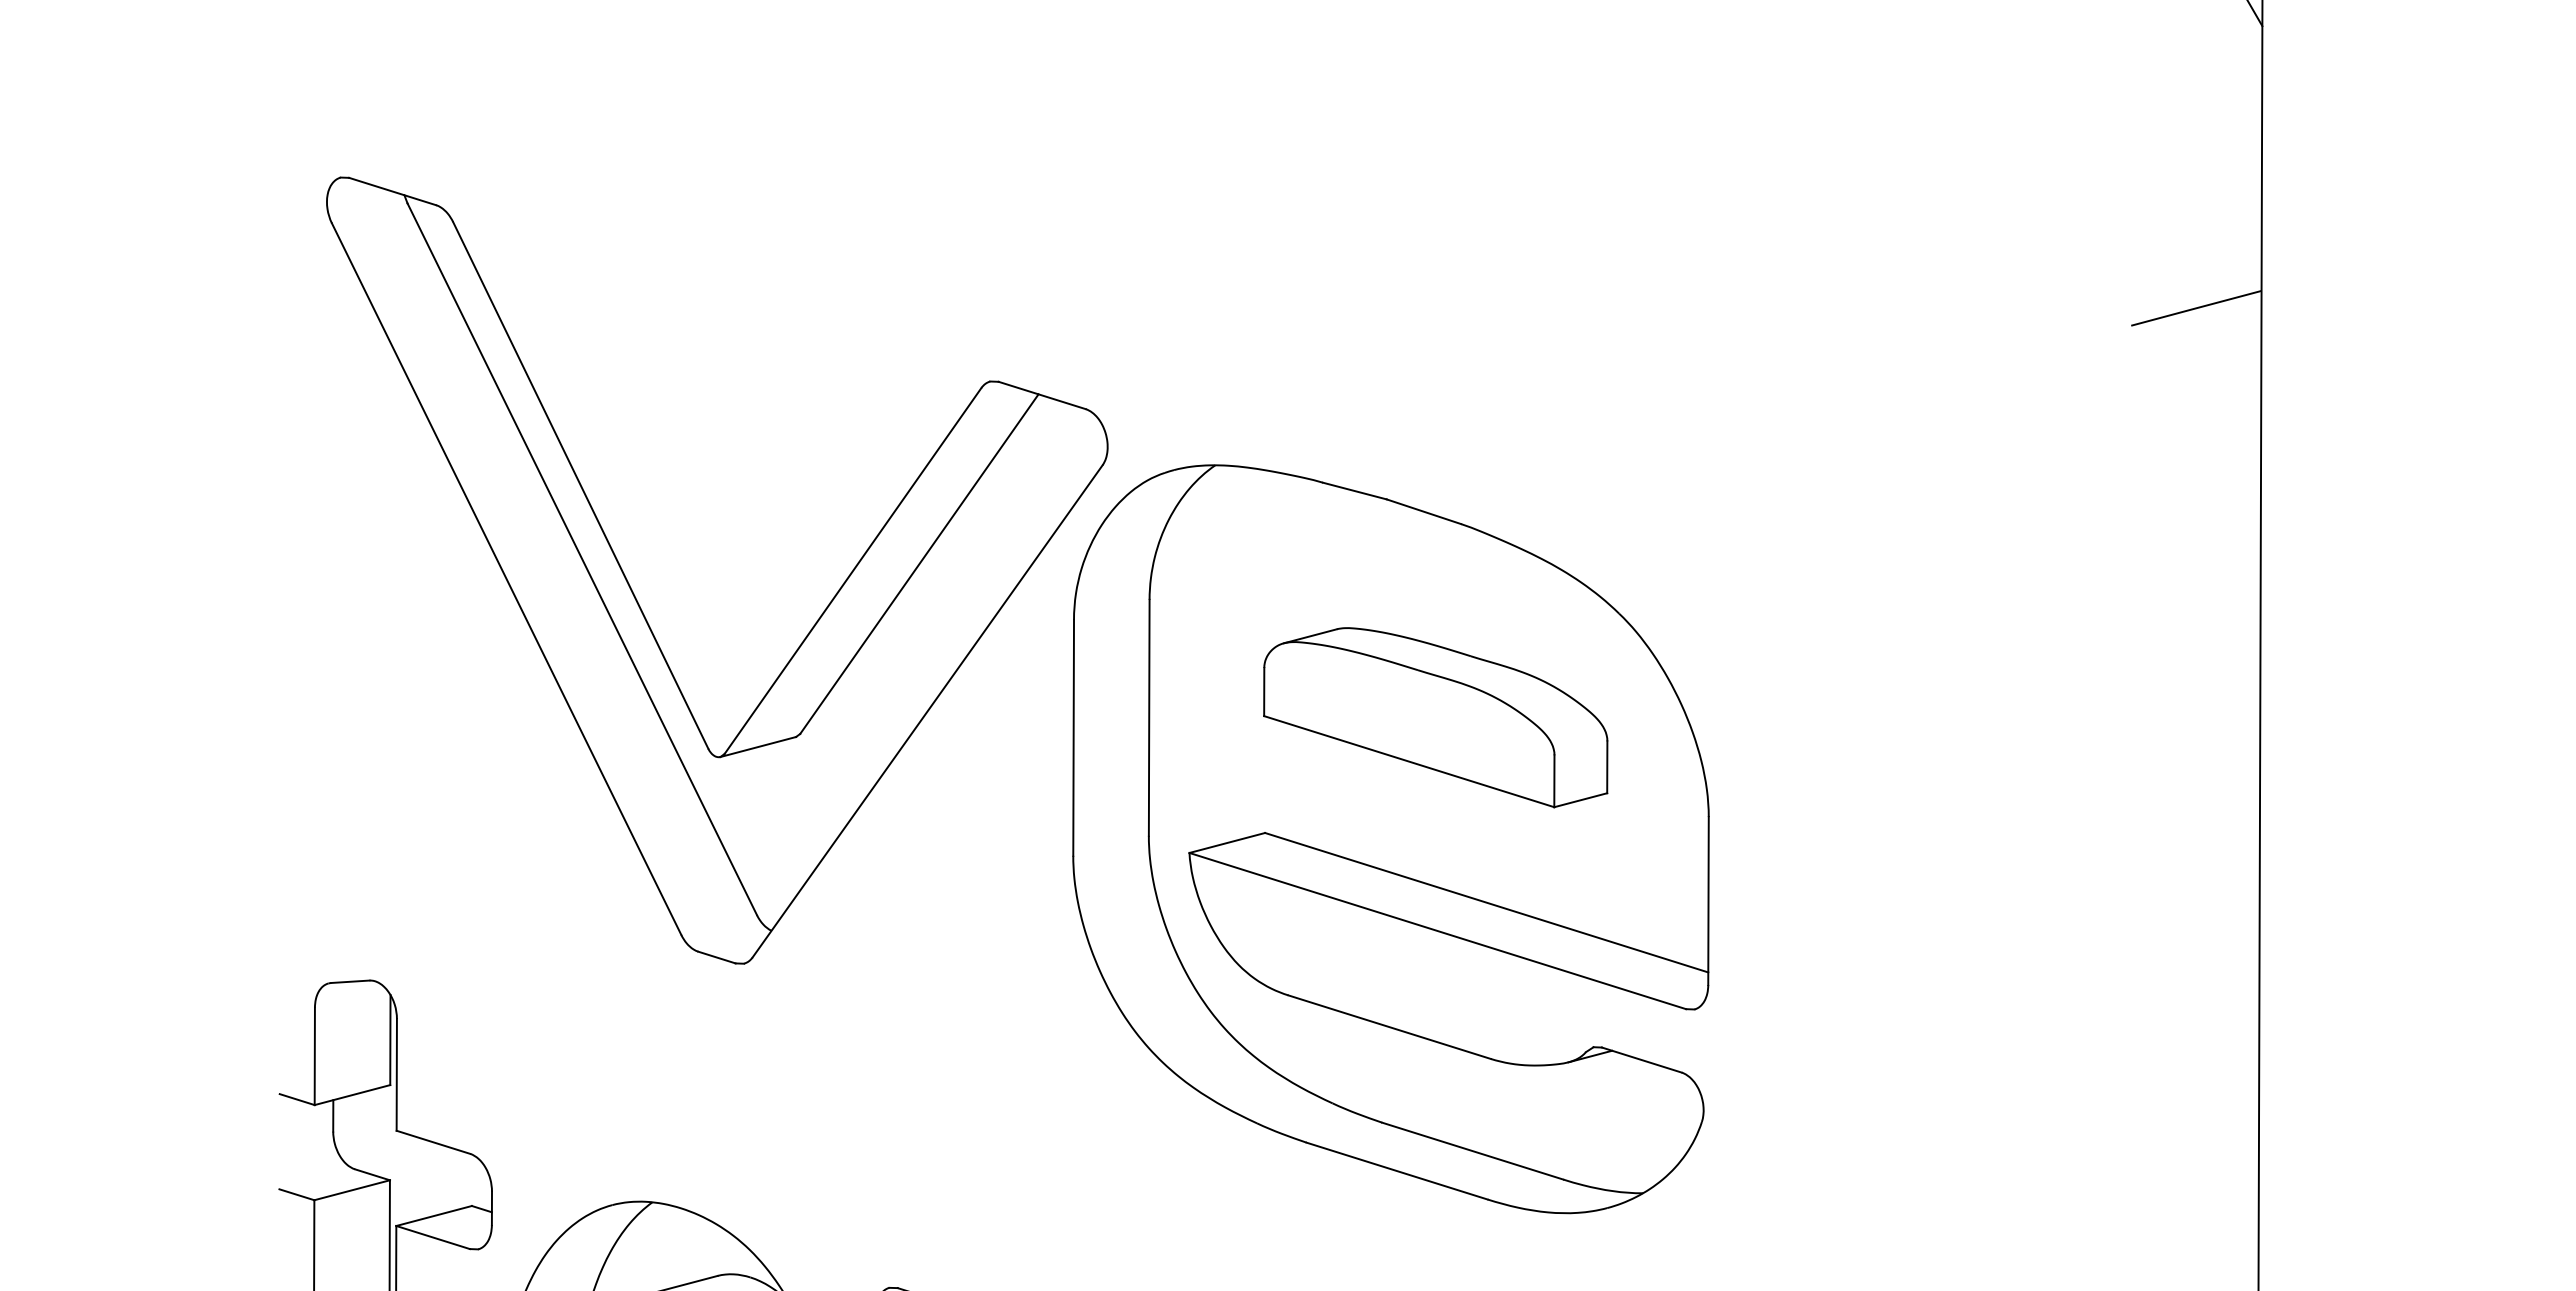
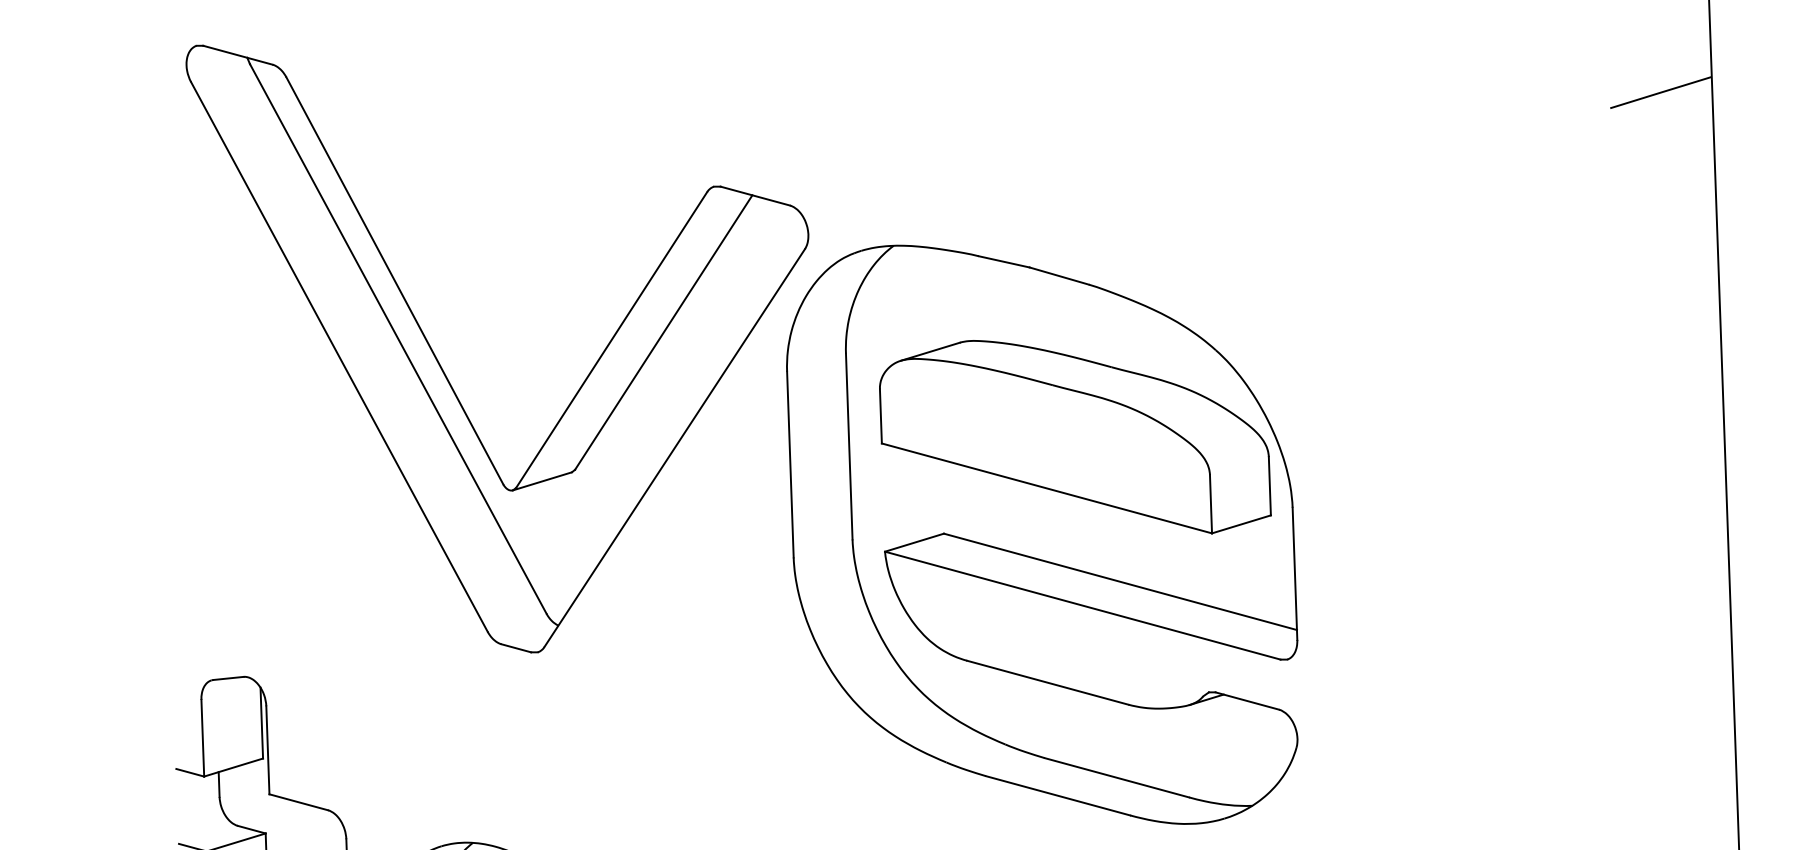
part: (1435, 717) -> (1074, 437), size x1.43

